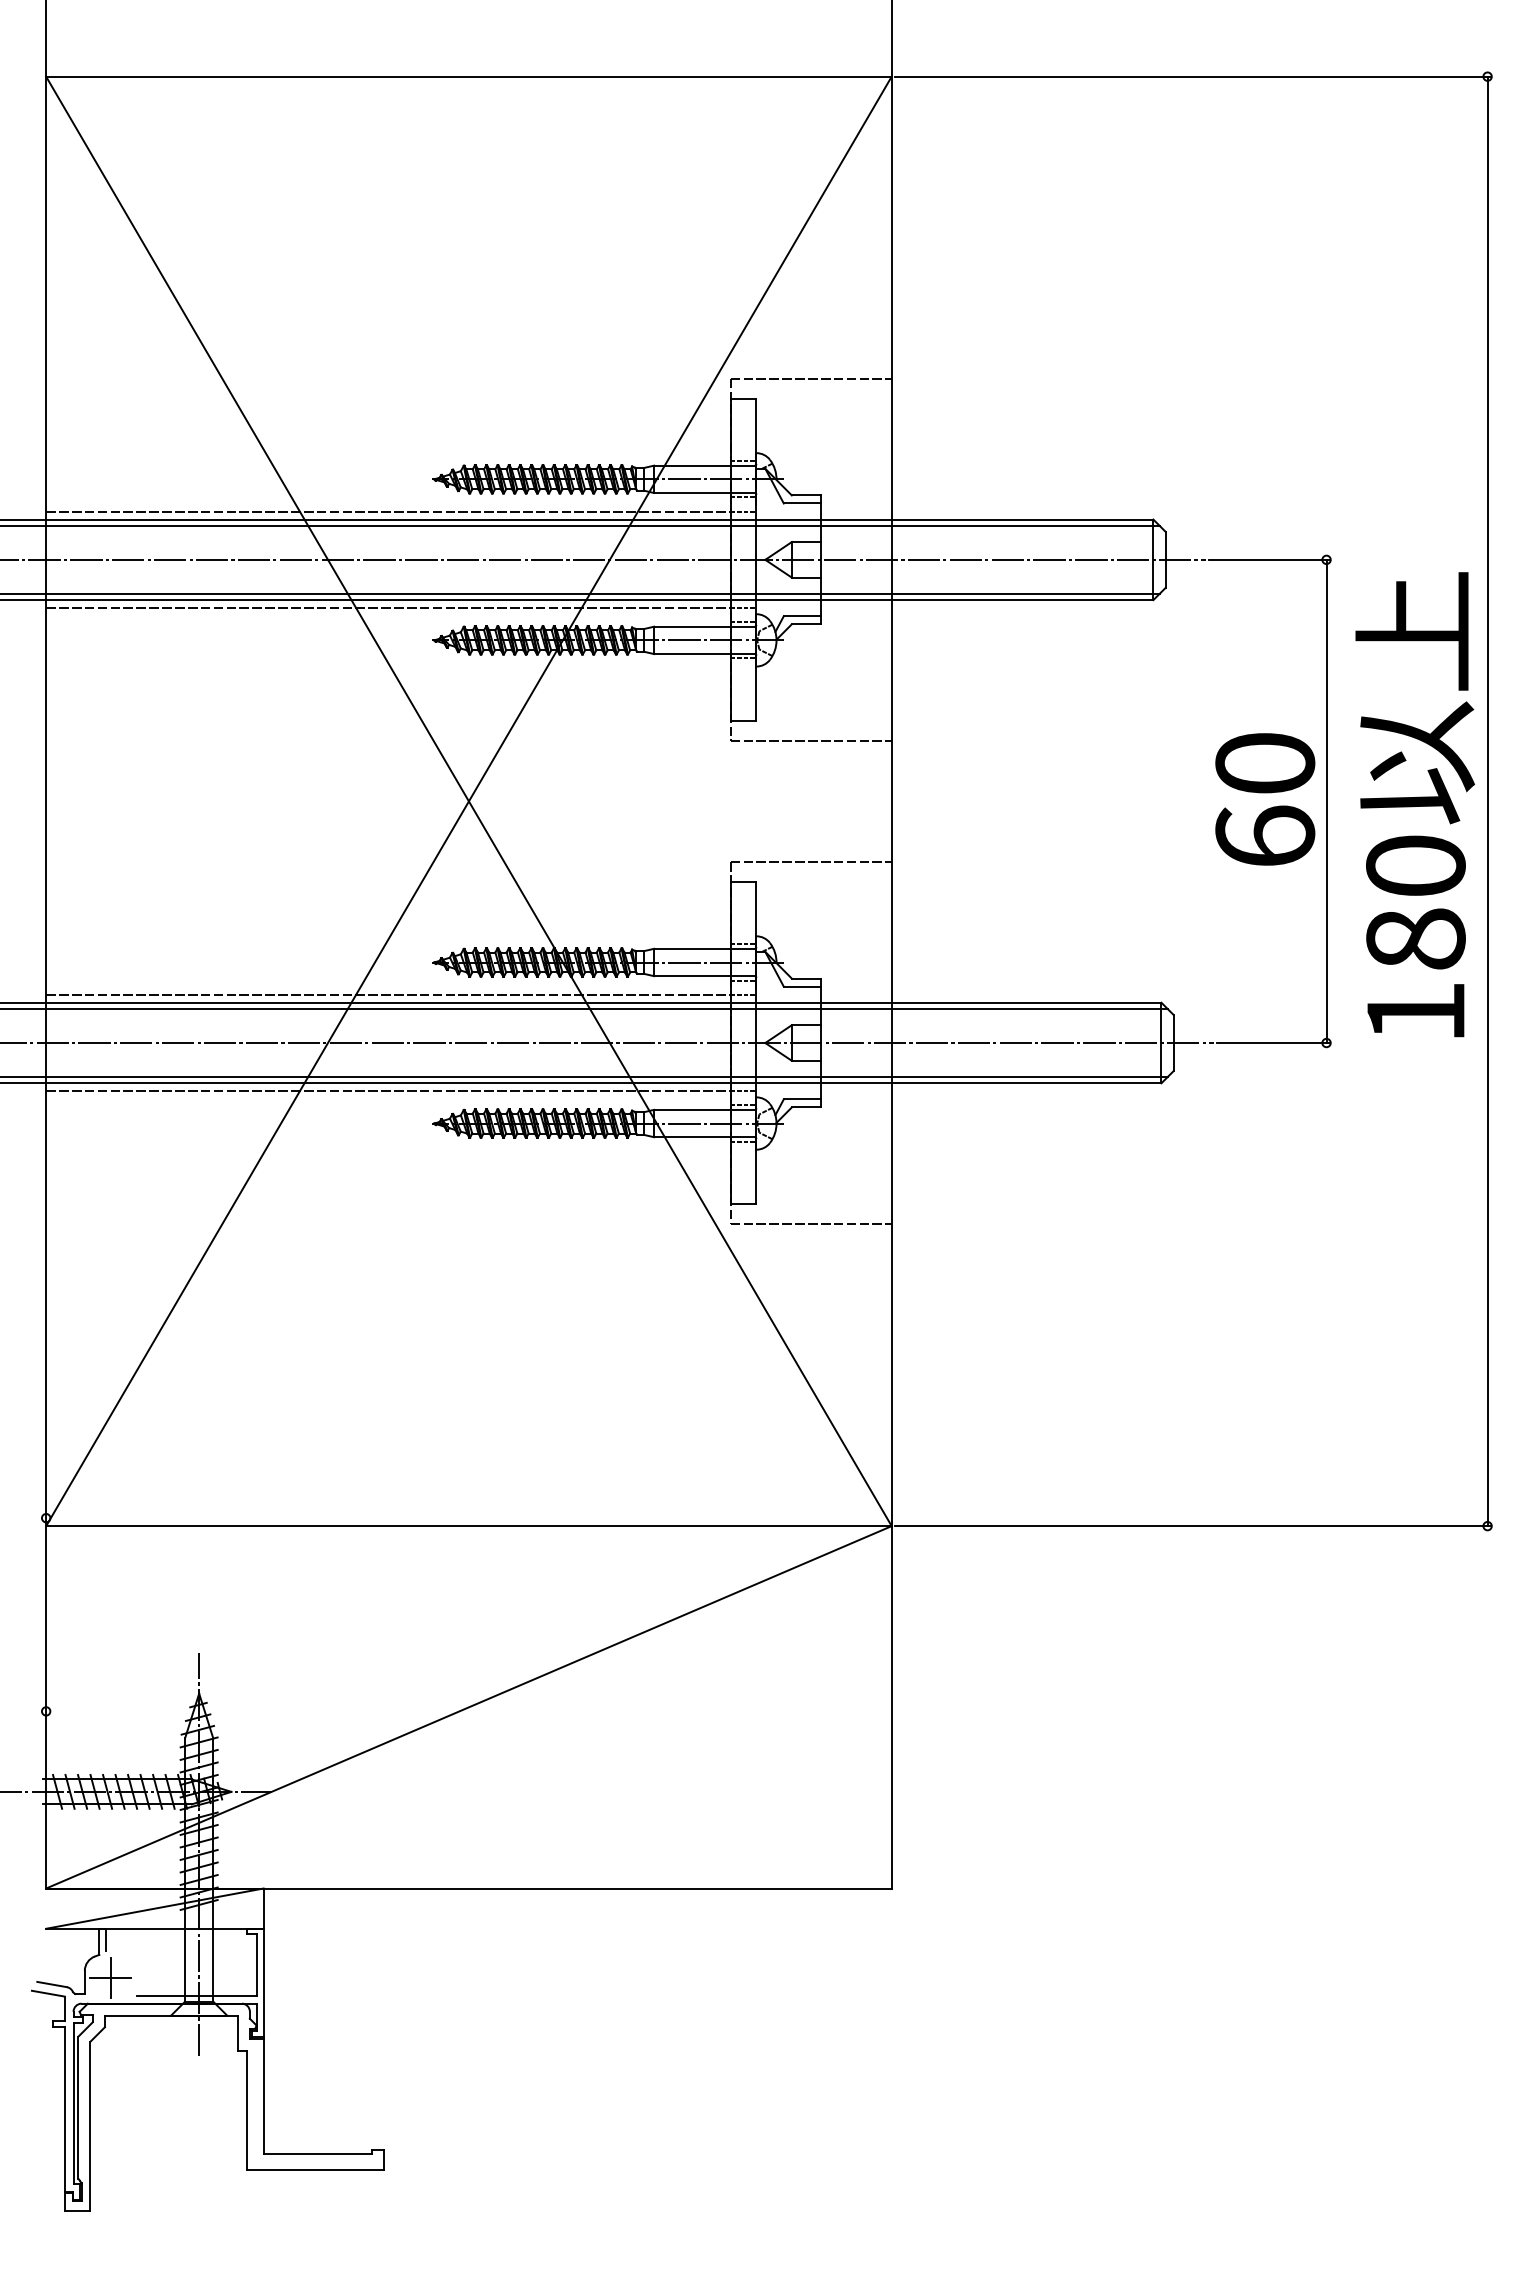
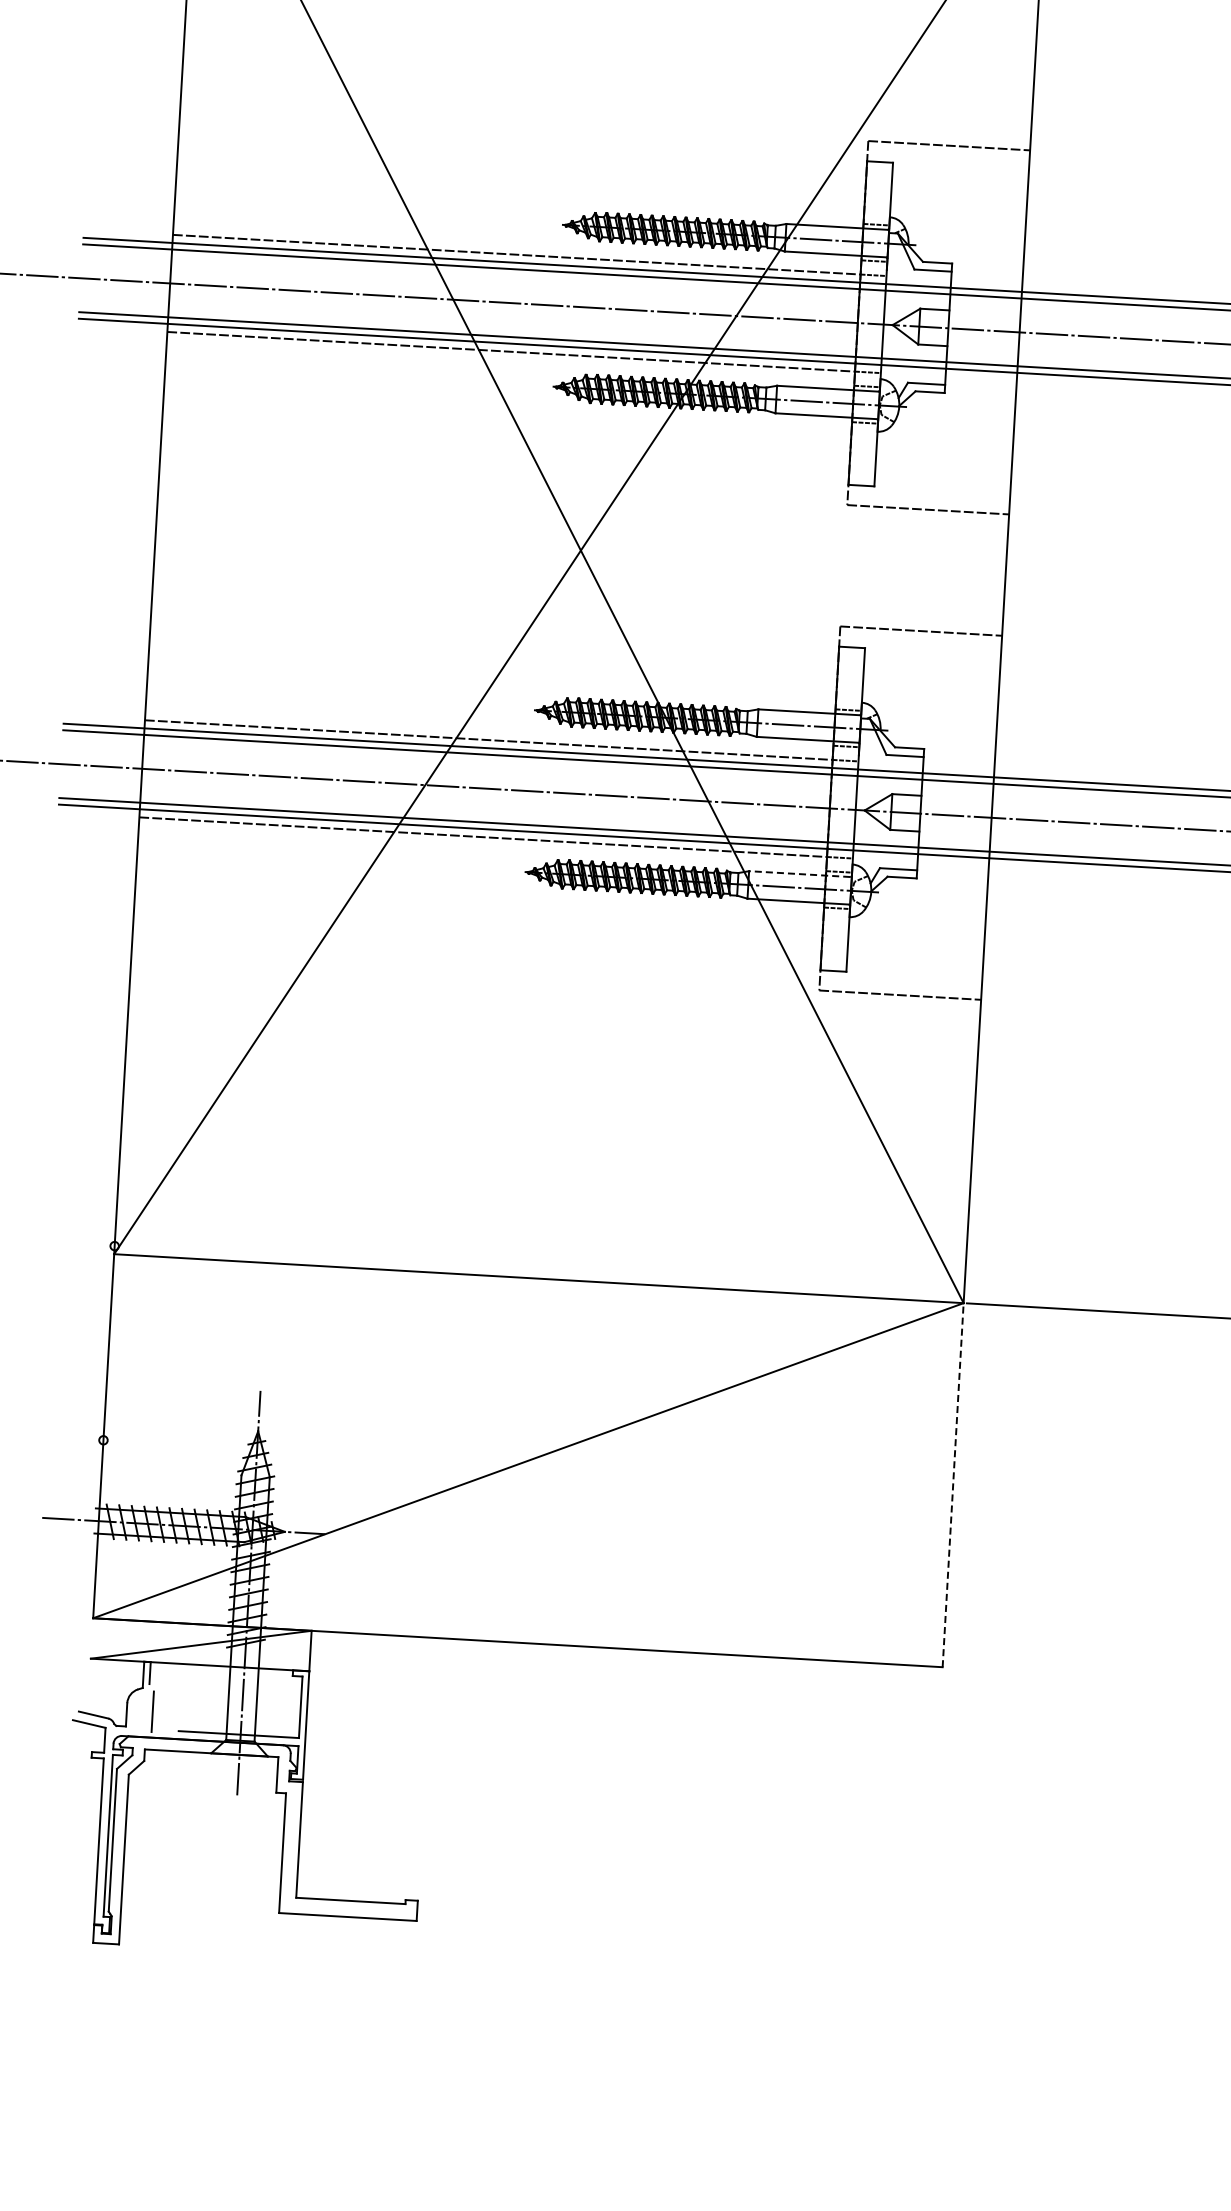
line: (703, 1109) -> (798, 873), solid -> dashed
line: (891, 1706) -> (952, 1484), solid -> dashed
line: (110, 1977) -> (152, 1711), removed

